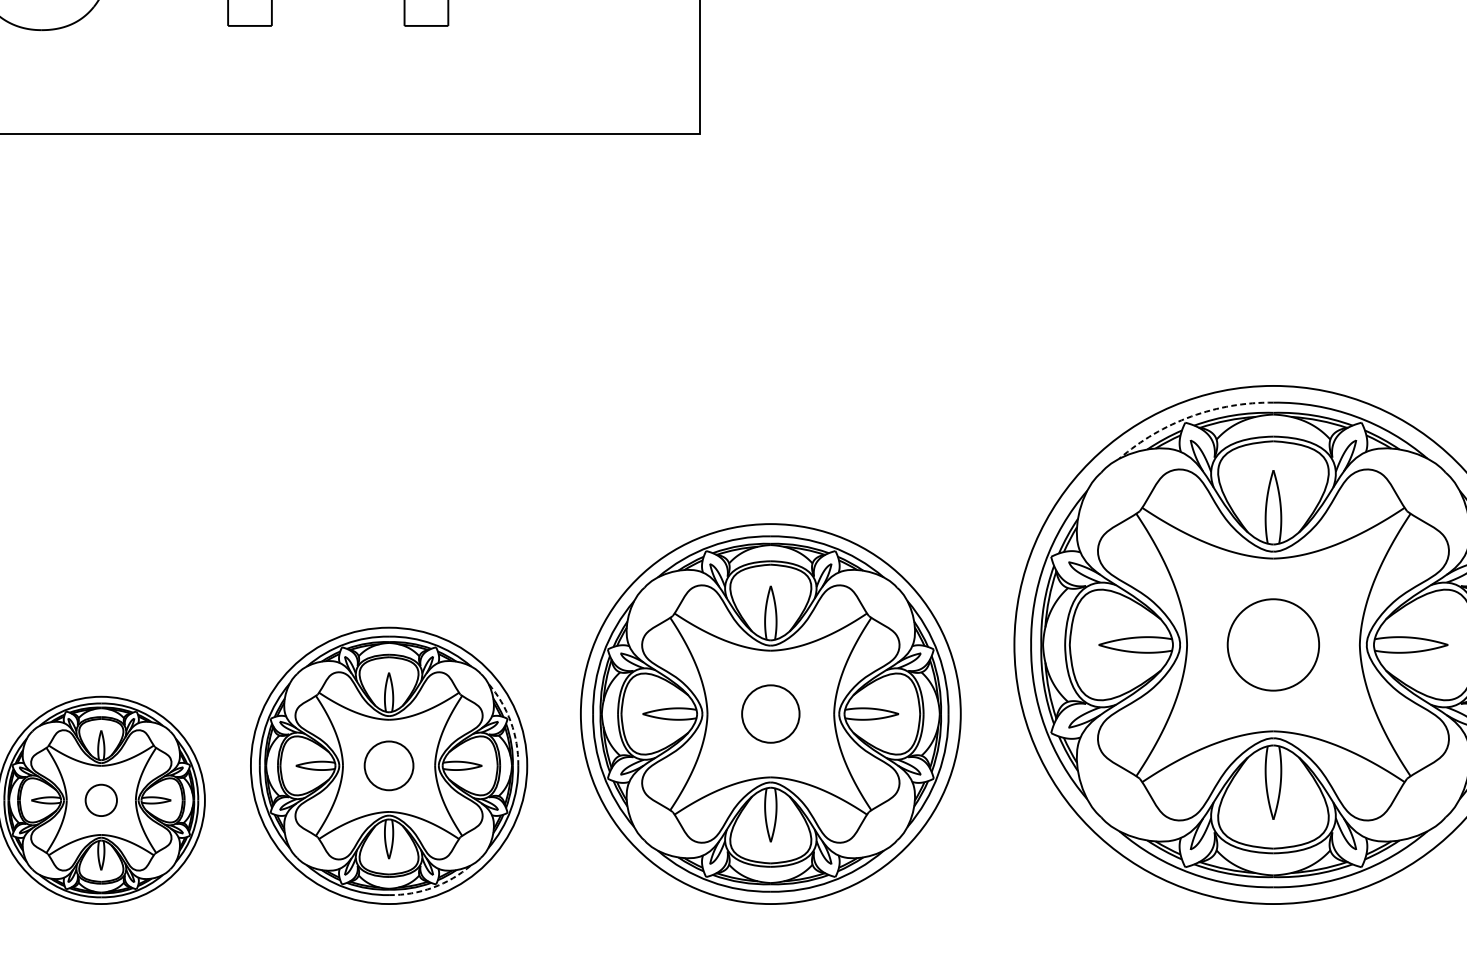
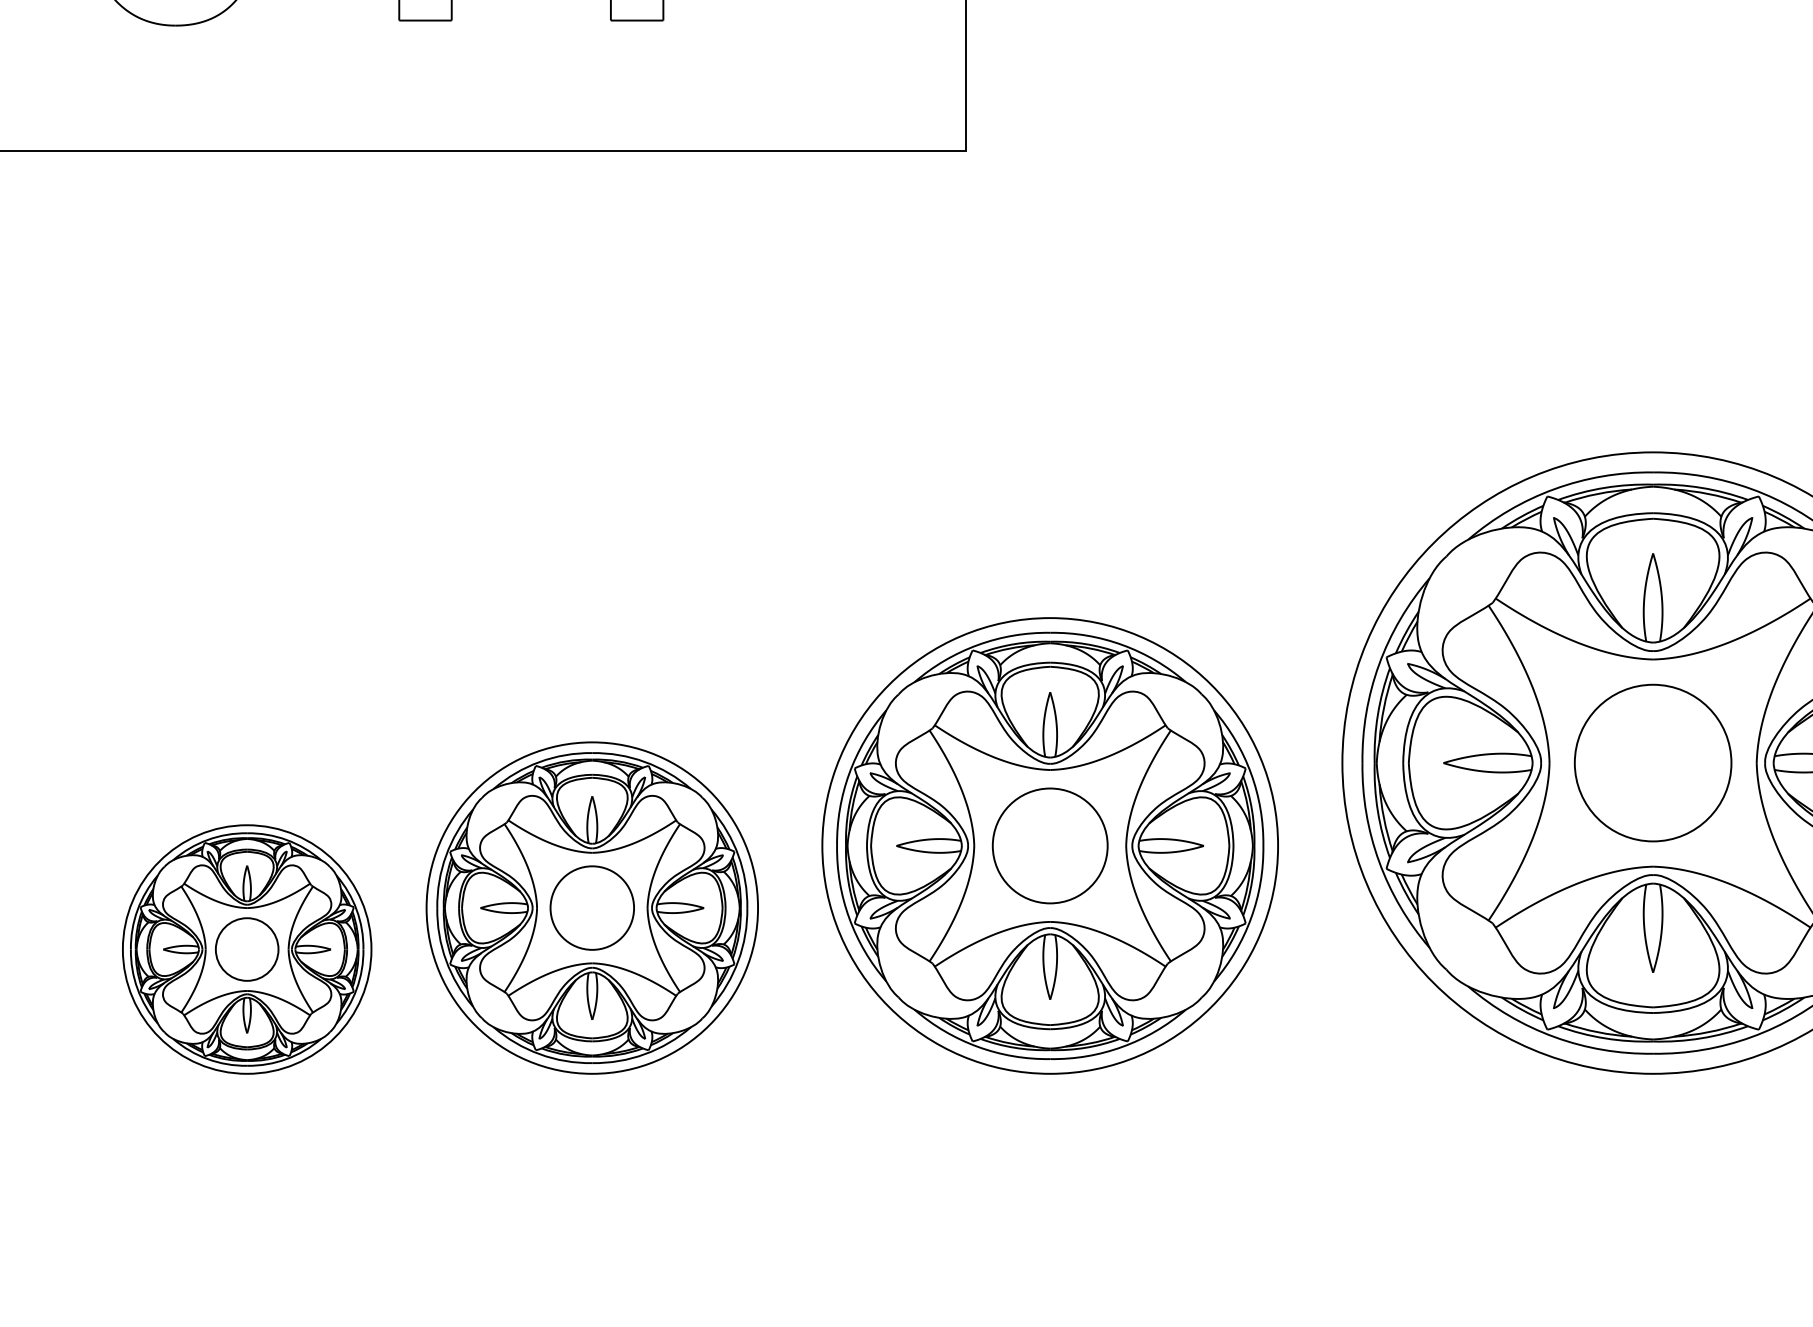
arc: (1191, 416) -> (1554, 489), dashed -> solid
circle: (1272, 644) -> (1652, 762), size x1.43
circle: (770, 713) -> (1049, 845), size x1.67
arc: (510, 722) -> (738, 855), dashed -> solid
circle: (389, 765) -> (592, 907), size x1.43
circle: (100, 800) -> (246, 949), size x1.67
arc: (432, 887) -> (644, 1054), dashed -> solid

